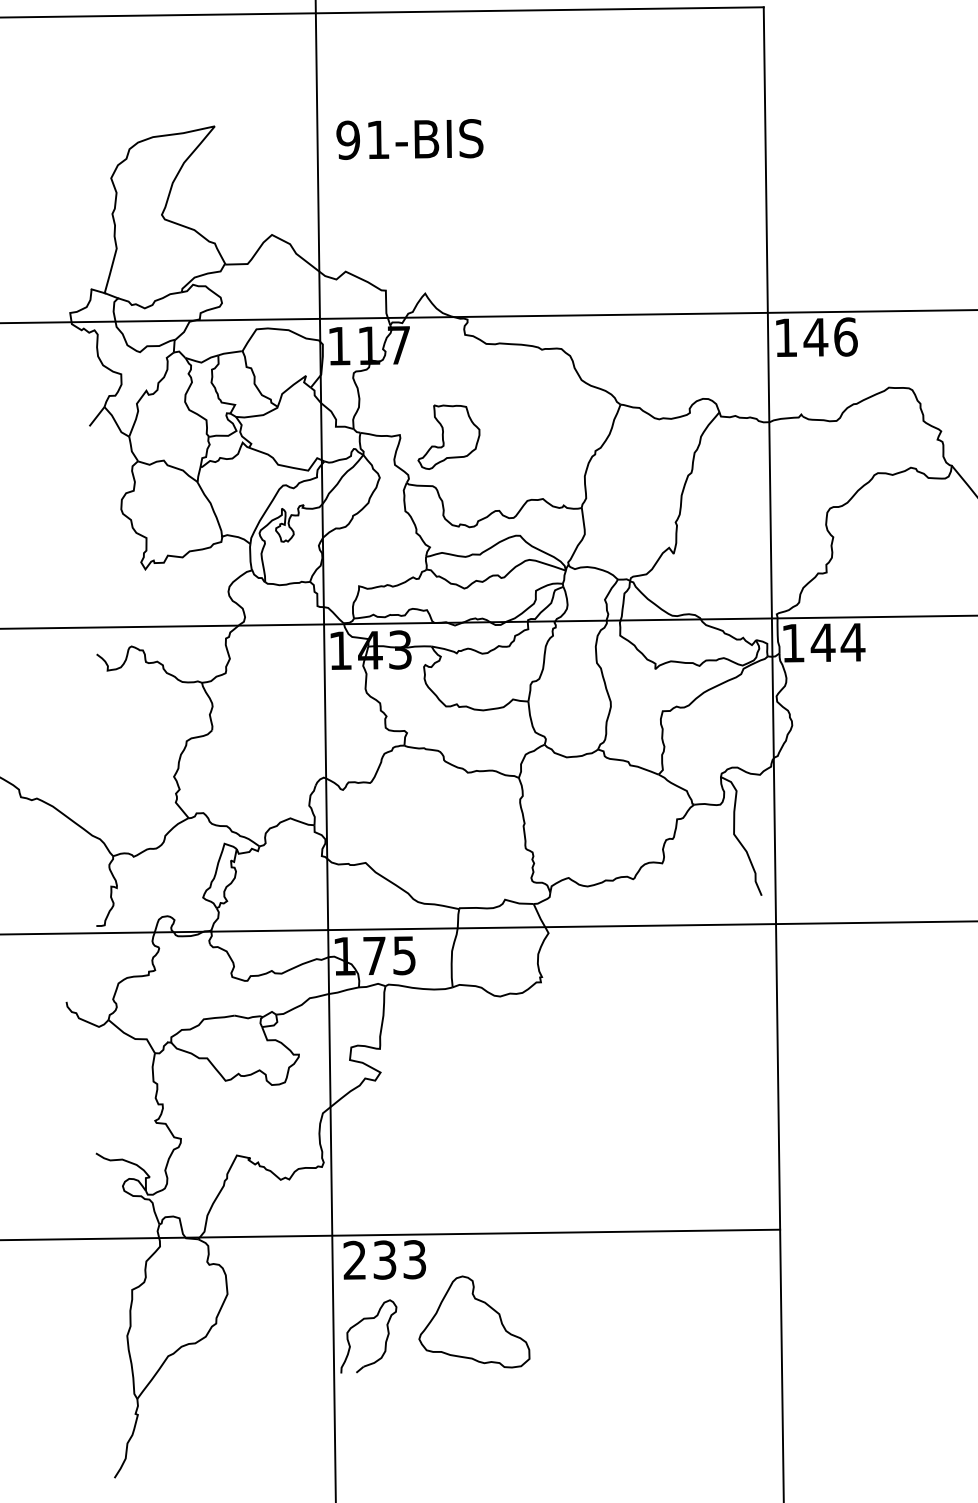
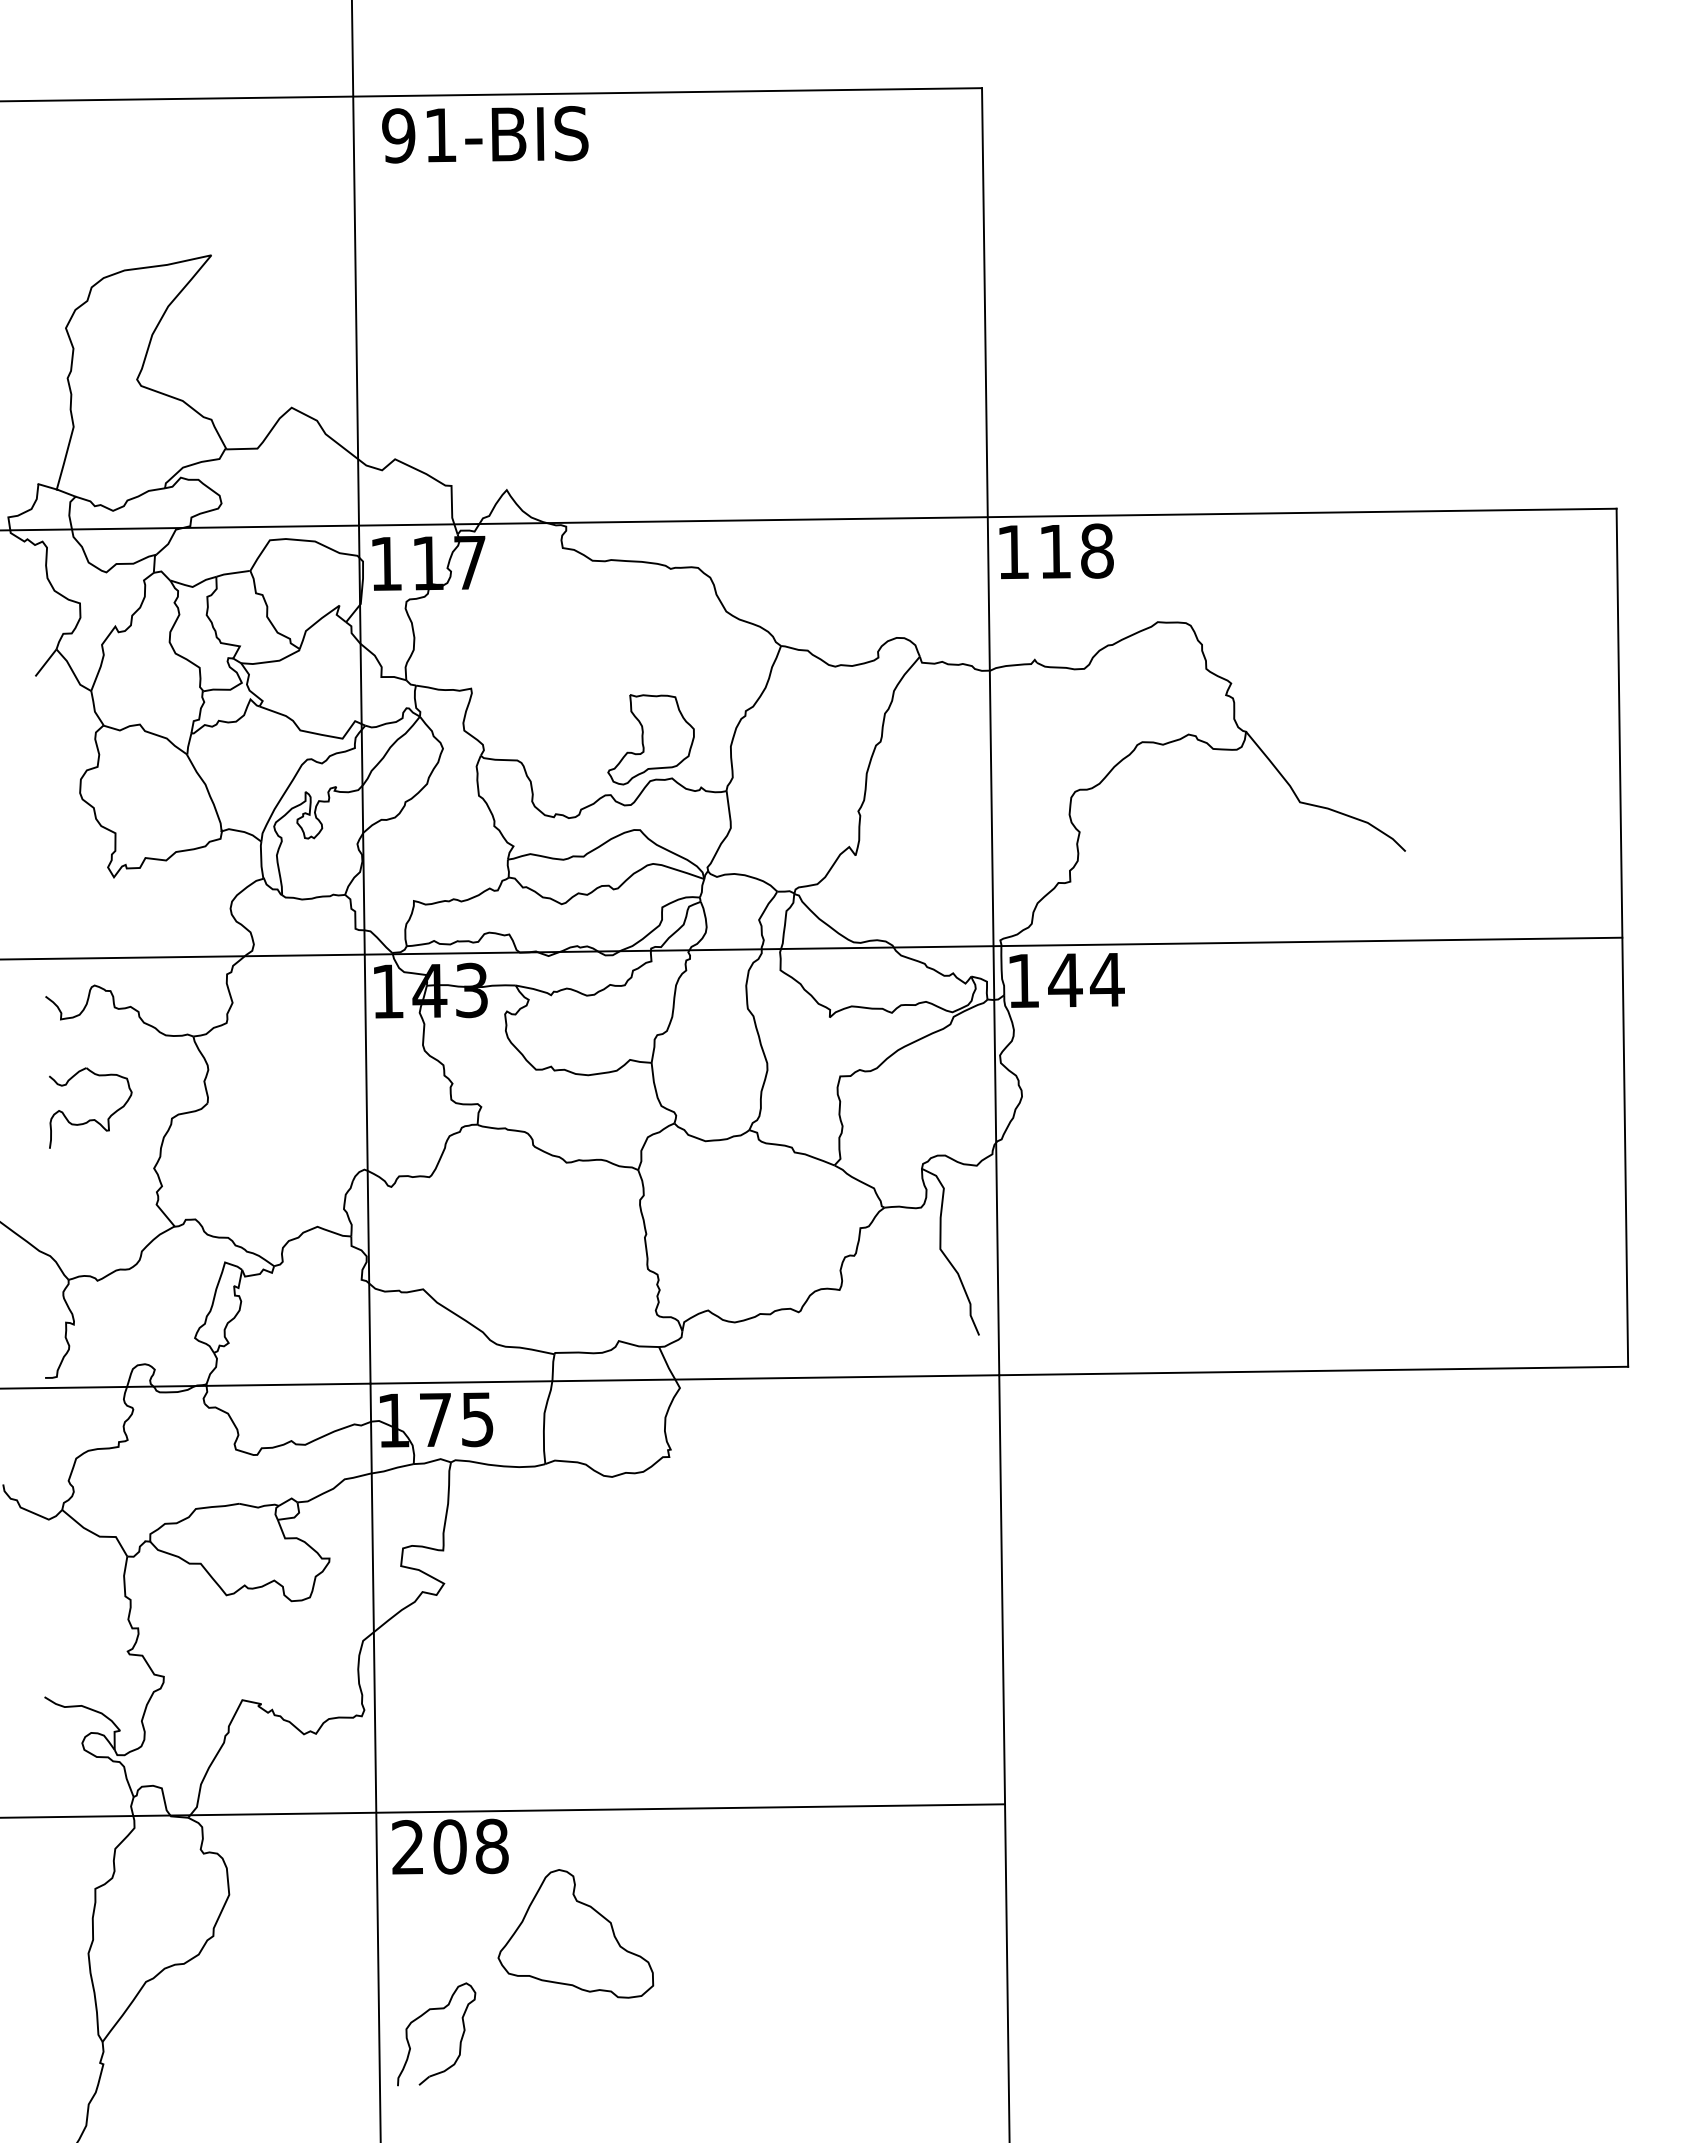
text: (410, 139) -> (485, 134), moved
text: (830, 336) -> (1075, 550), 146 -> 118
part: (448, 437) -> (650, 739), moved
part: (128, 741) -> (90, 1119), added
text: (399, 1259) -> (470, 1846), 233 -> 208
part: (358, 1323) -> (422, 2016), moved

